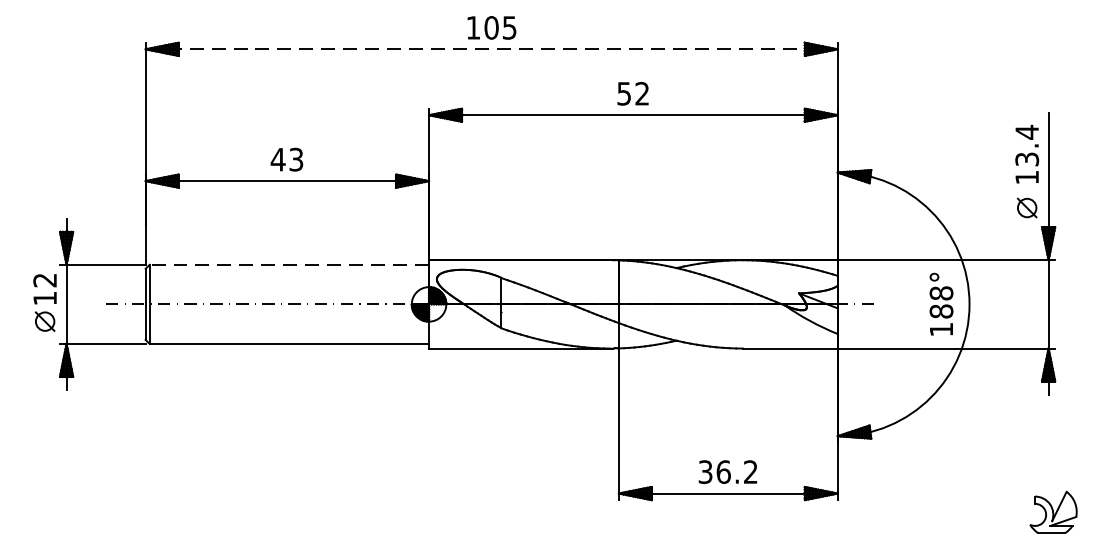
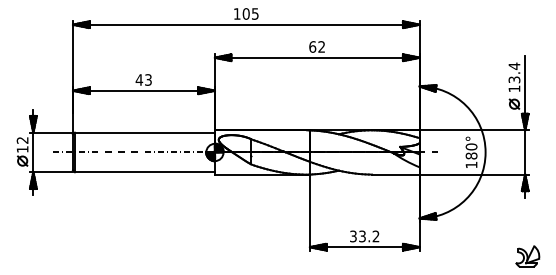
line: (492, 48) -> (246, 24), dashed -> solid
text: (623, 92) -> (312, 46), 52 -> 62
line: (288, 264) -> (144, 132), dashed -> solid
text: (941, 292) -> (471, 146), 188° -> 180°
text: (723, 472) -> (362, 236), 36.2 -> 33.2

